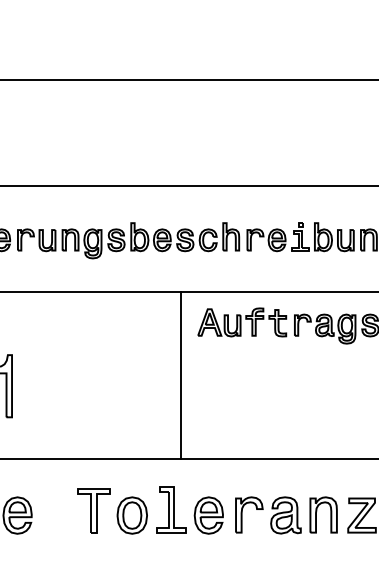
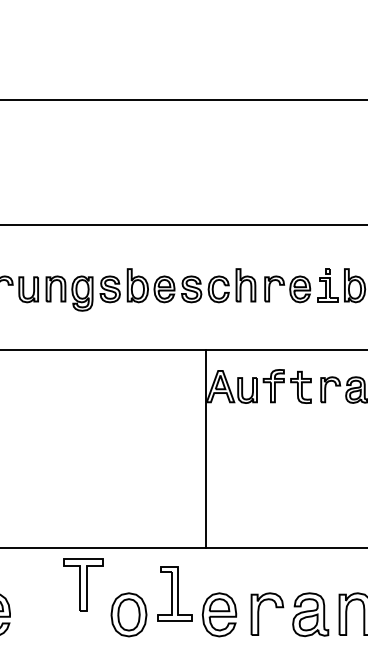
line: (180, 375) -> (206, 449), moved
part: (171, 509) -> (175, 593), moved
part: (93, 510) -> (83, 585), moved

